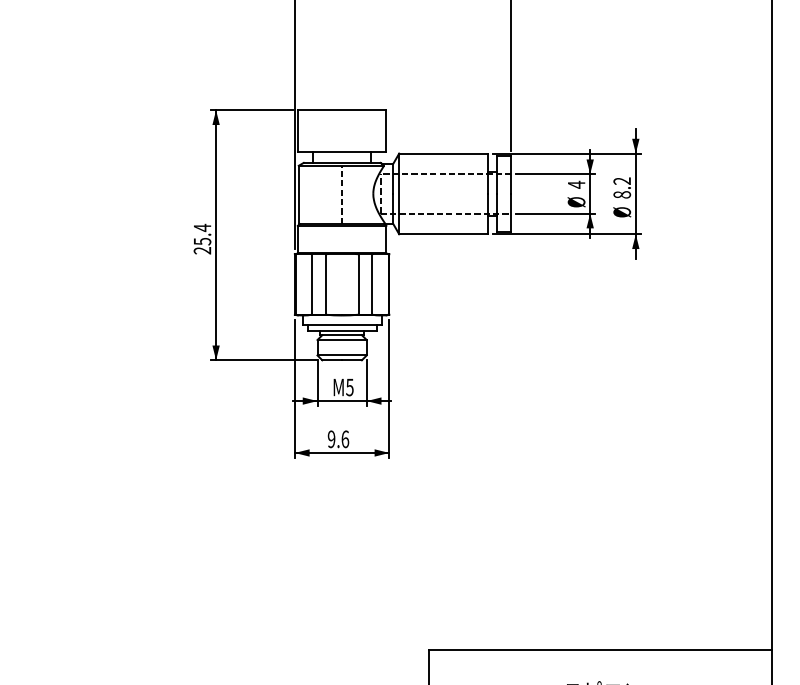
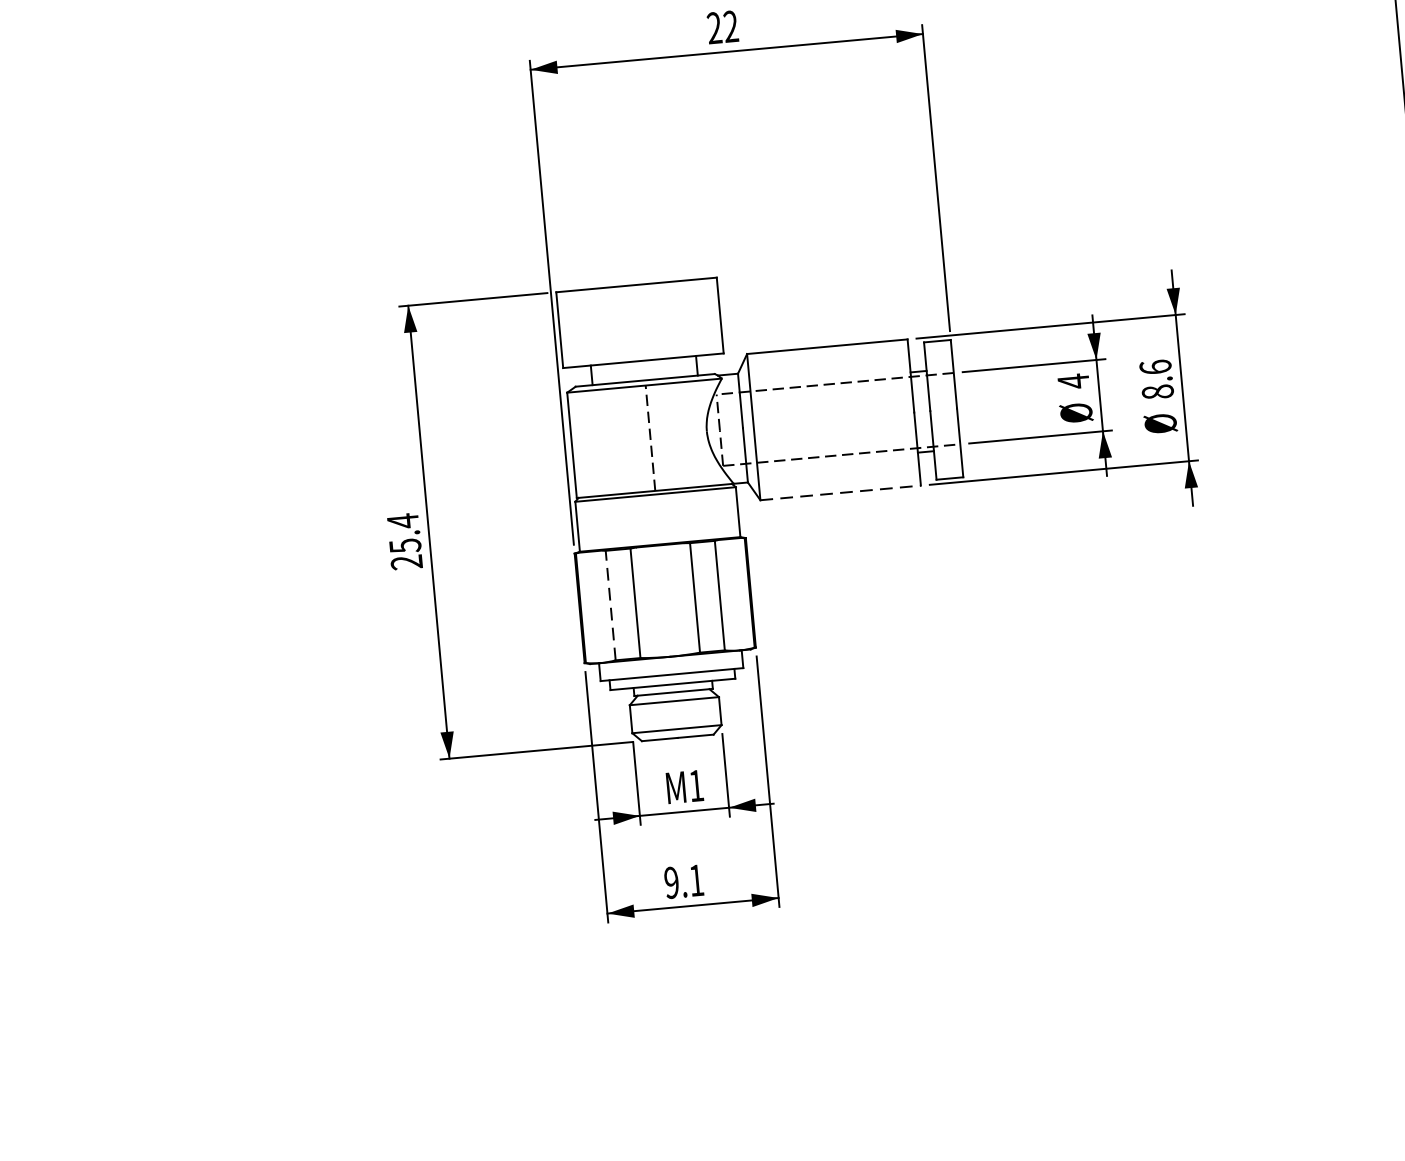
text: (622, 180) -> (1156, 366), 8.2 -> 8.6
line: (444, 234) -> (842, 493), solid -> dashed
line: (312, 283) -> (611, 603), solid -> dashed
text: (349, 387) -> (695, 785), M5 -> M1
text: (345, 439) -> (696, 880), 9.6 -> 9.1

